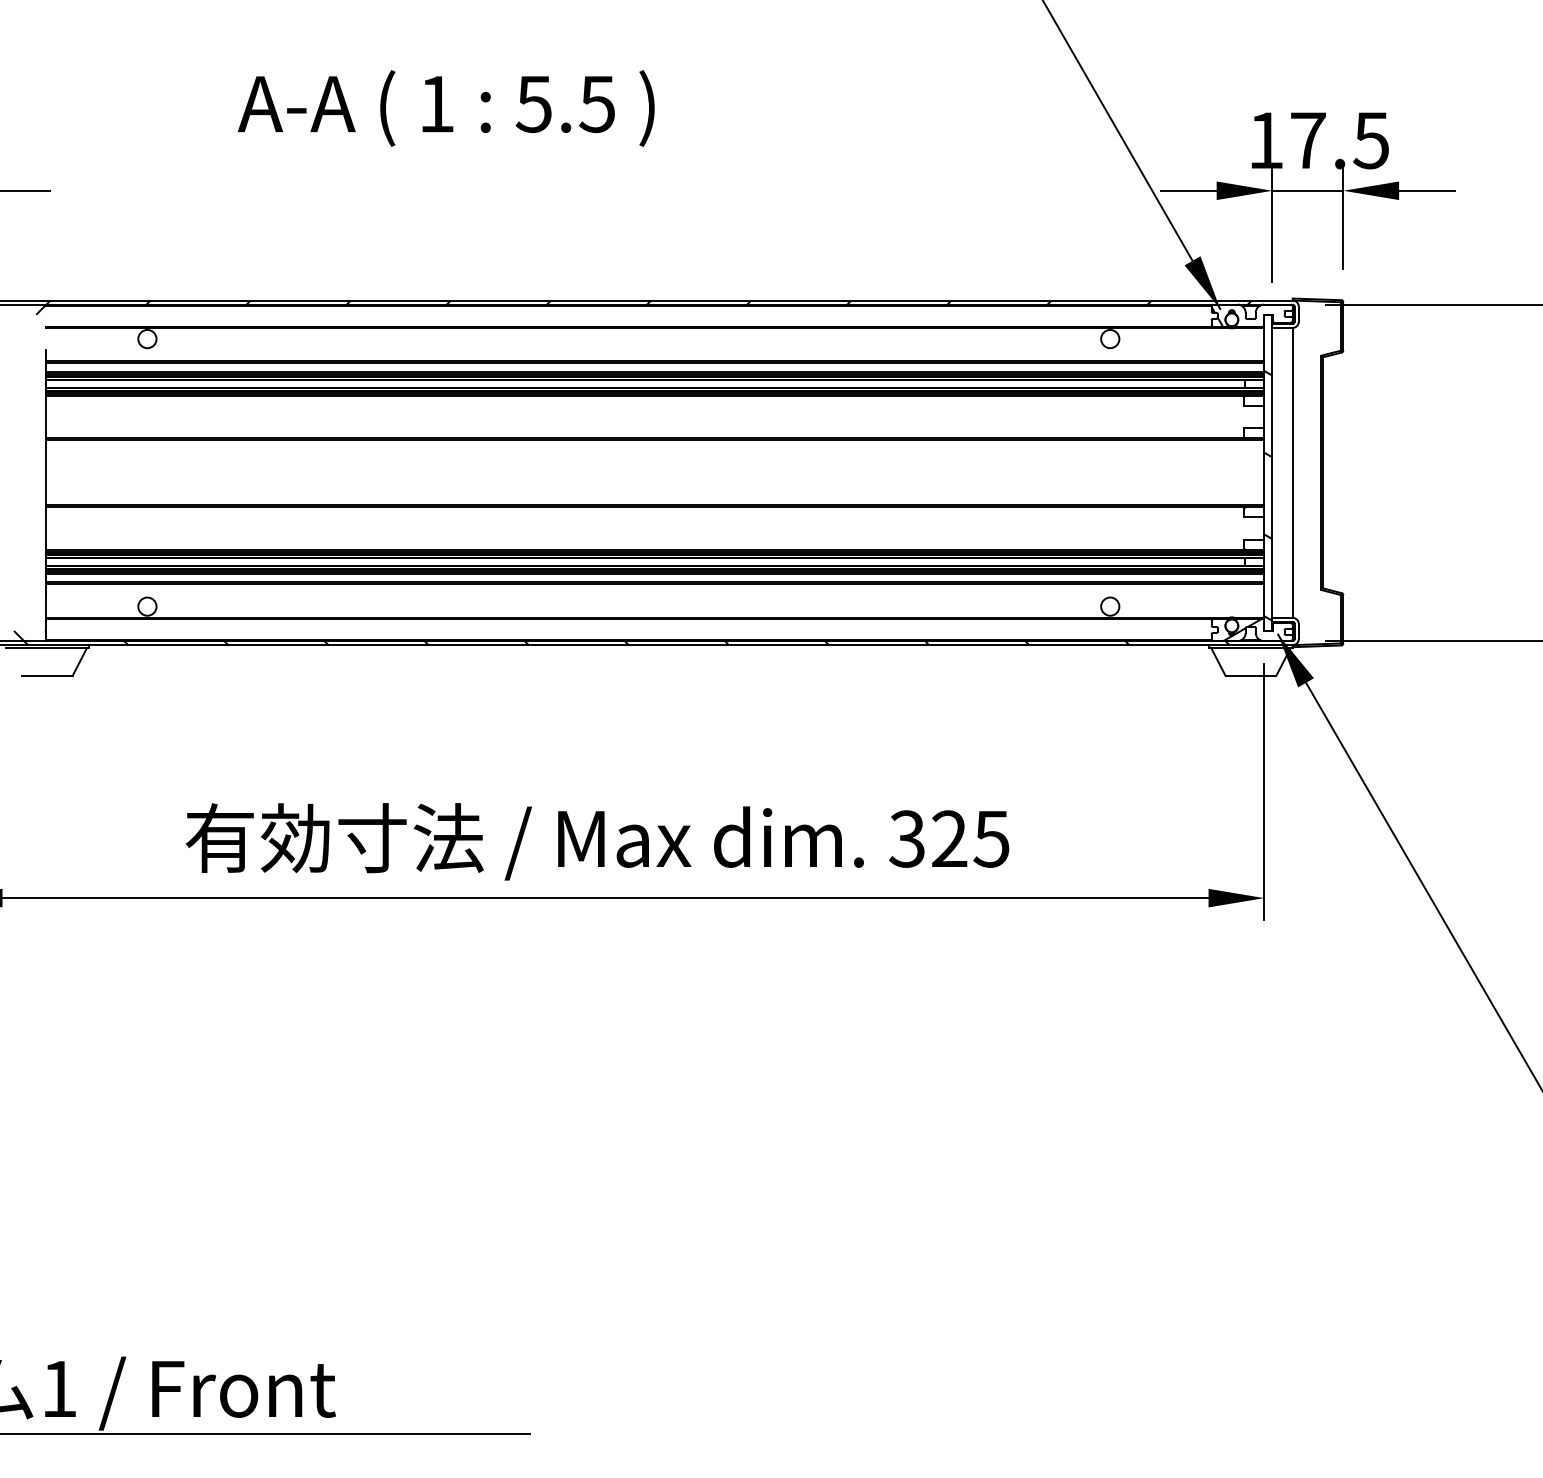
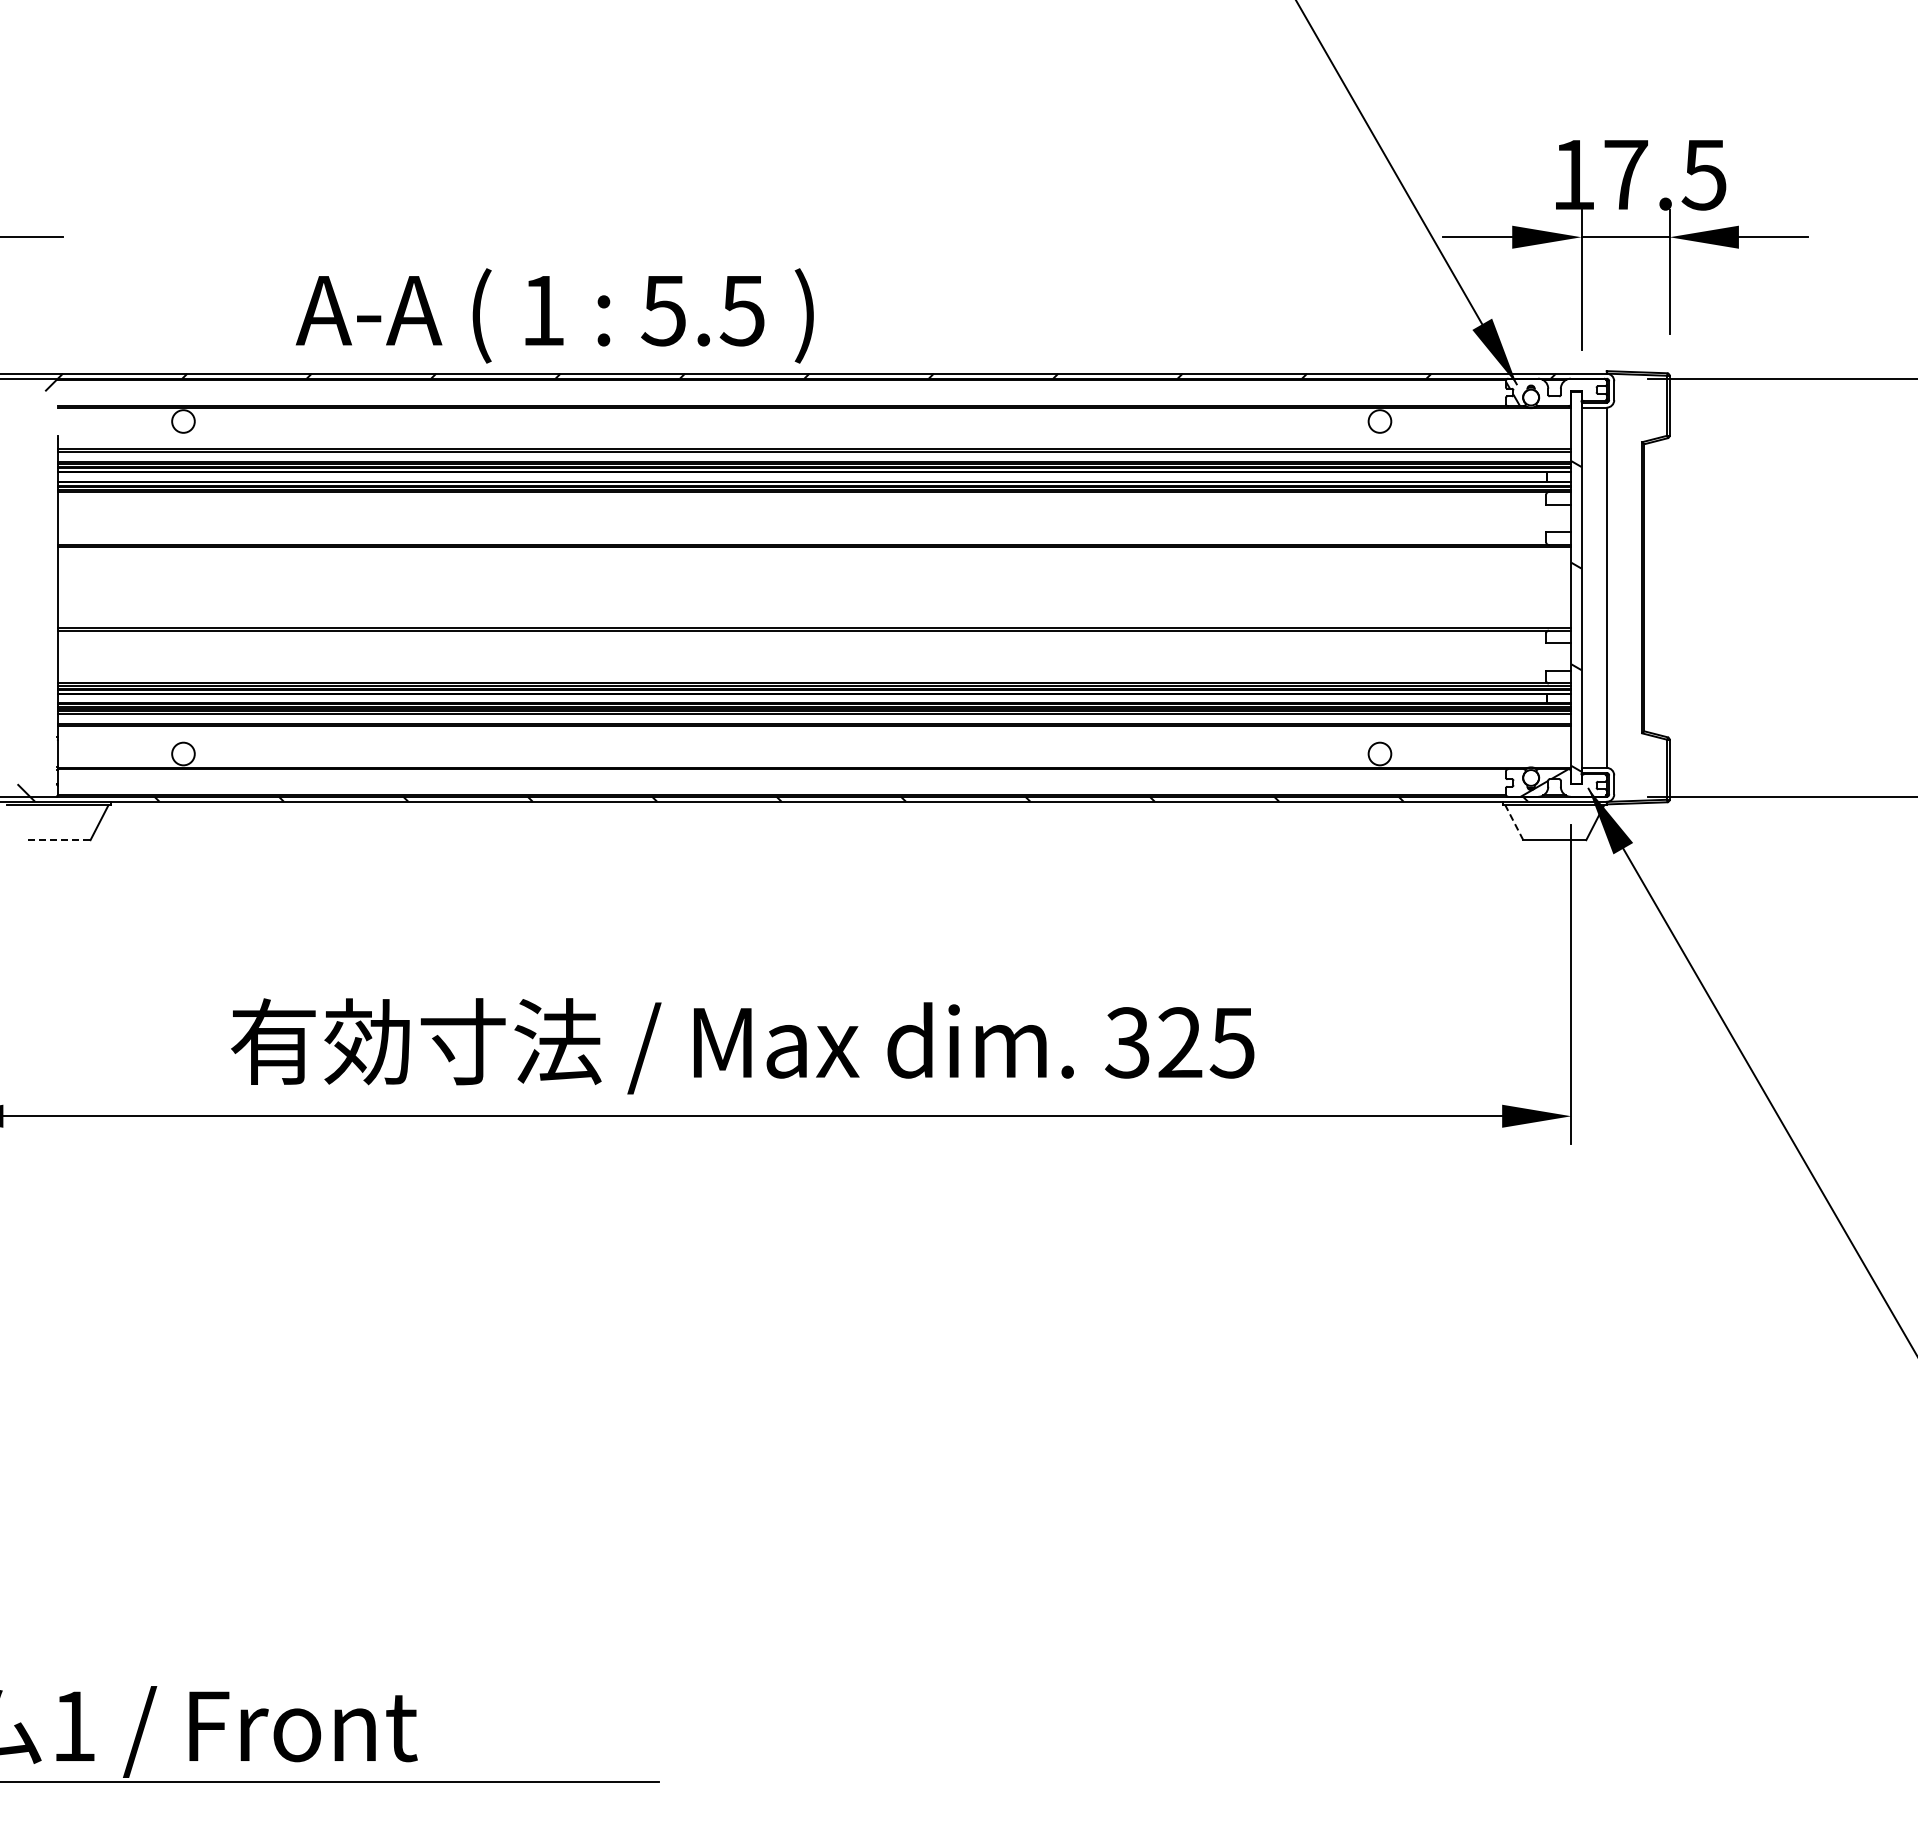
text: (445, 108) -> (554, 315), moved
line: (1218, 661) -> (1514, 822), solid -> dashed
line: (47, 676) -> (59, 840), solid -> dashed

